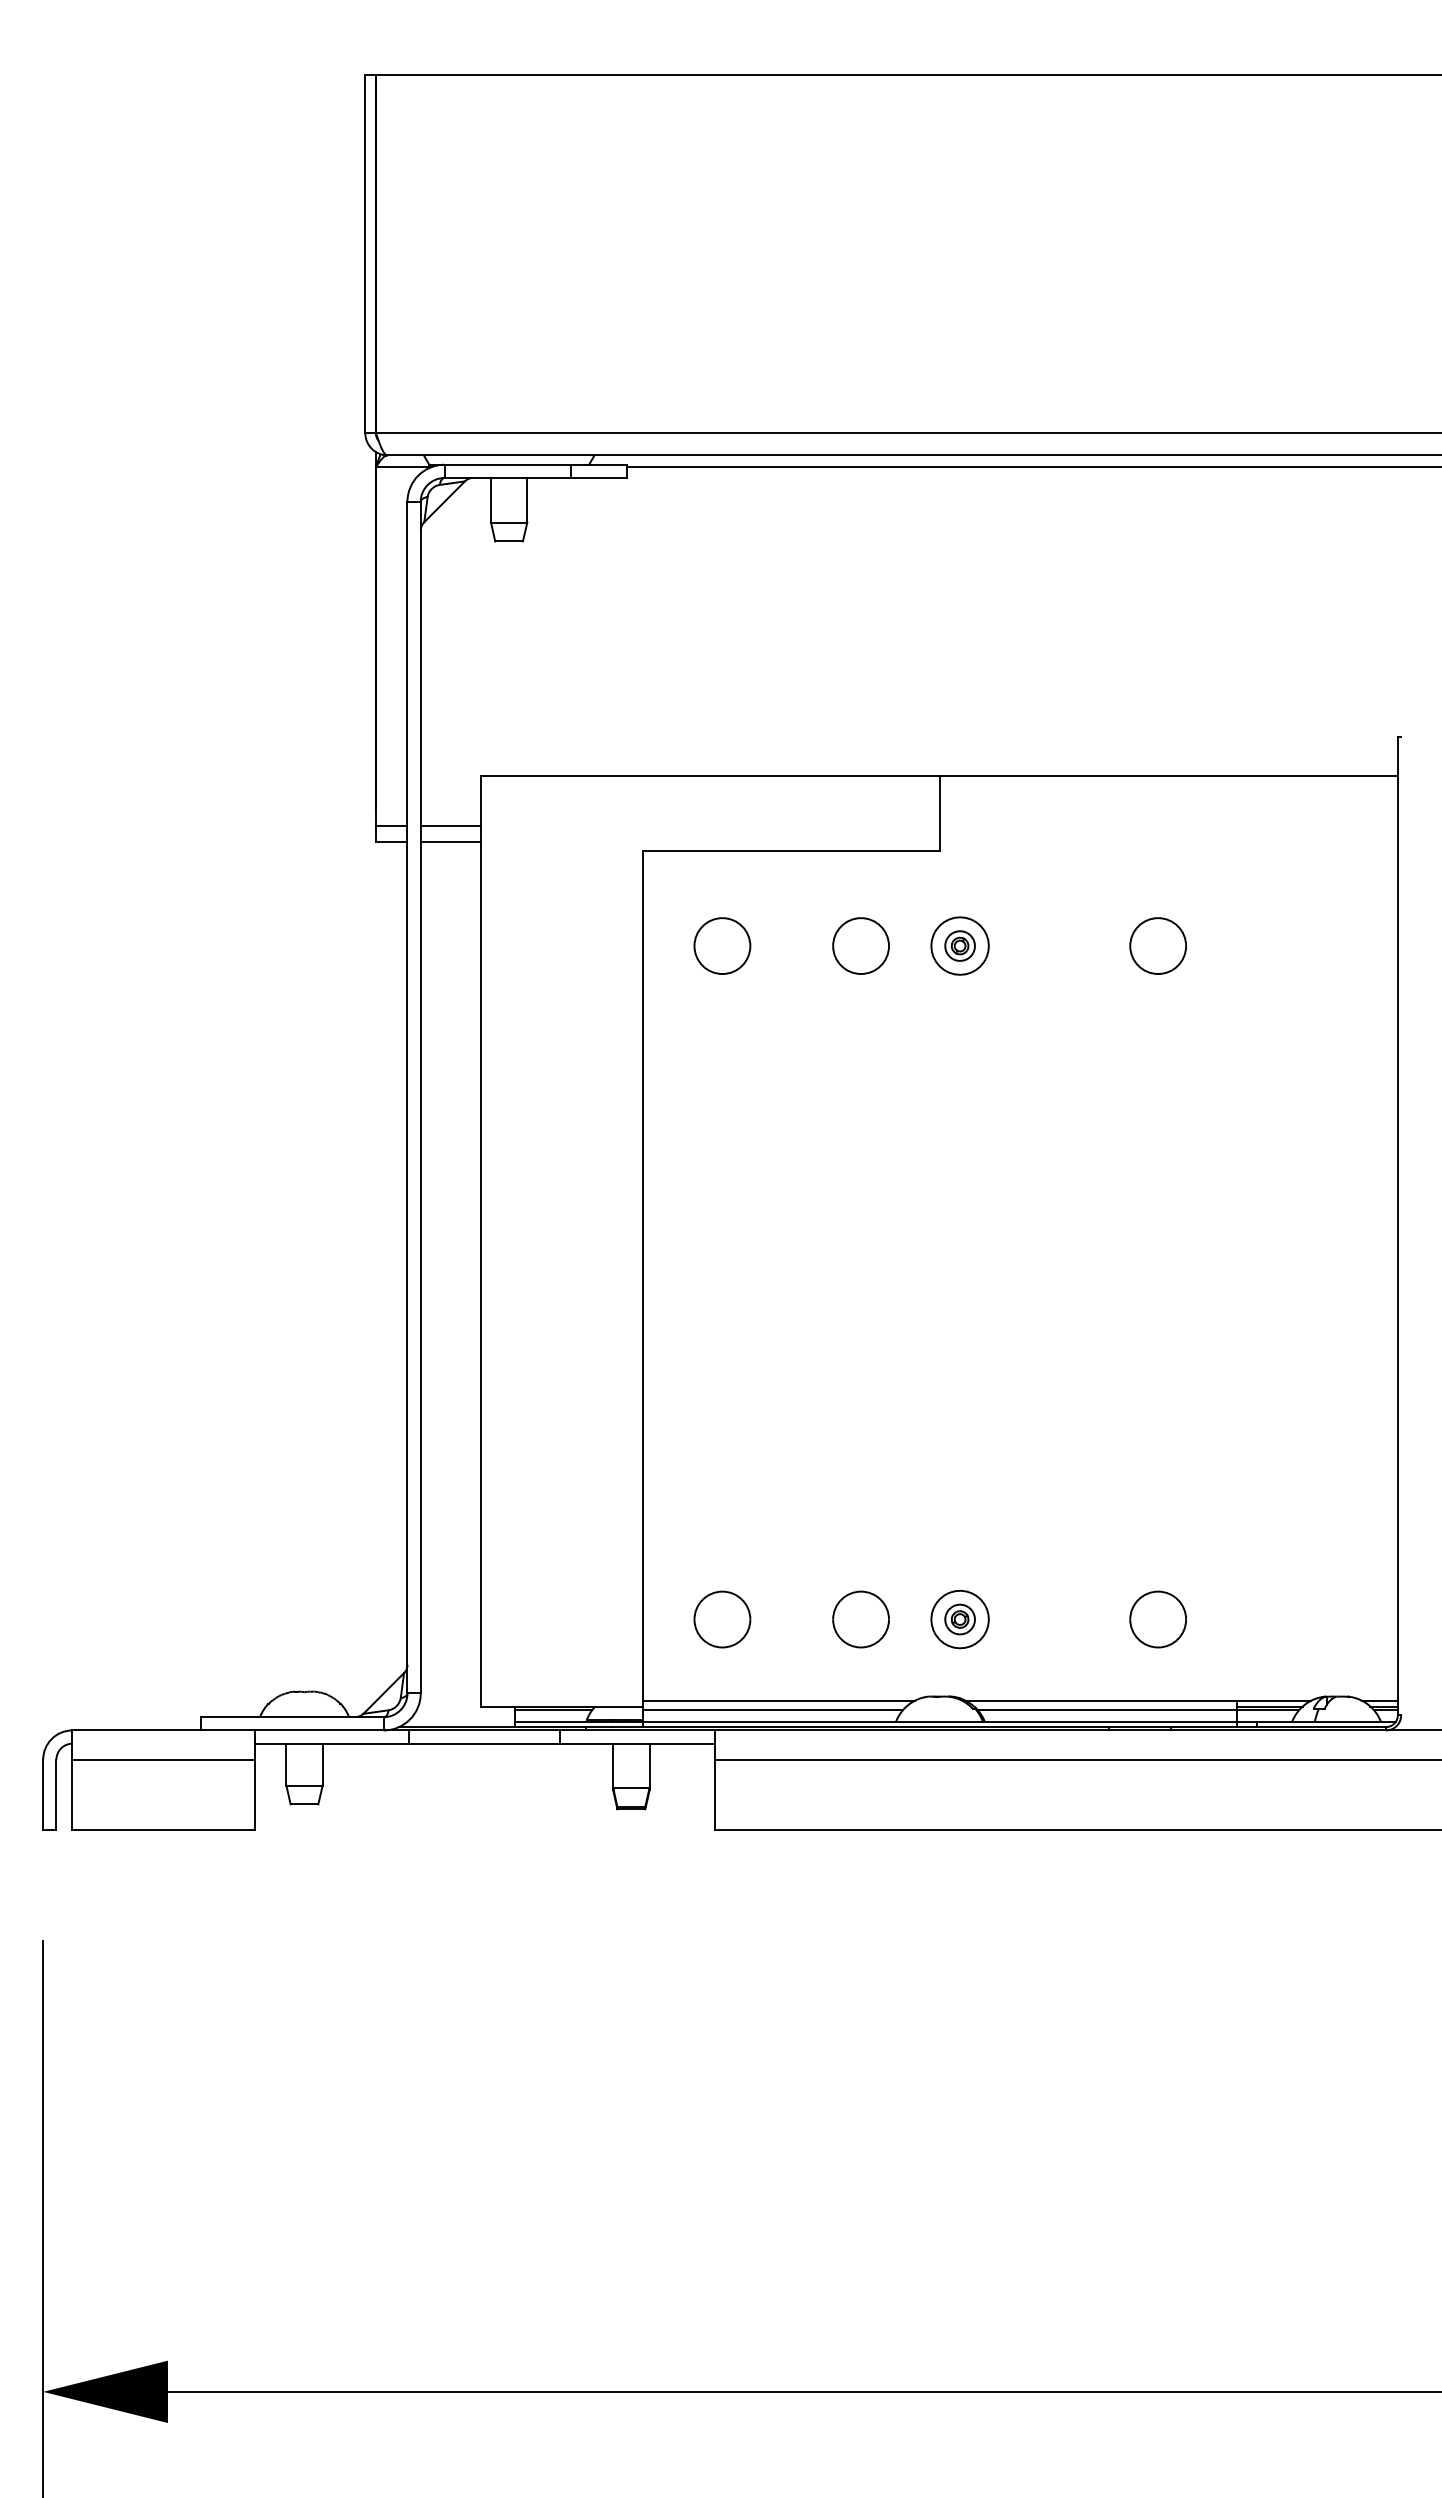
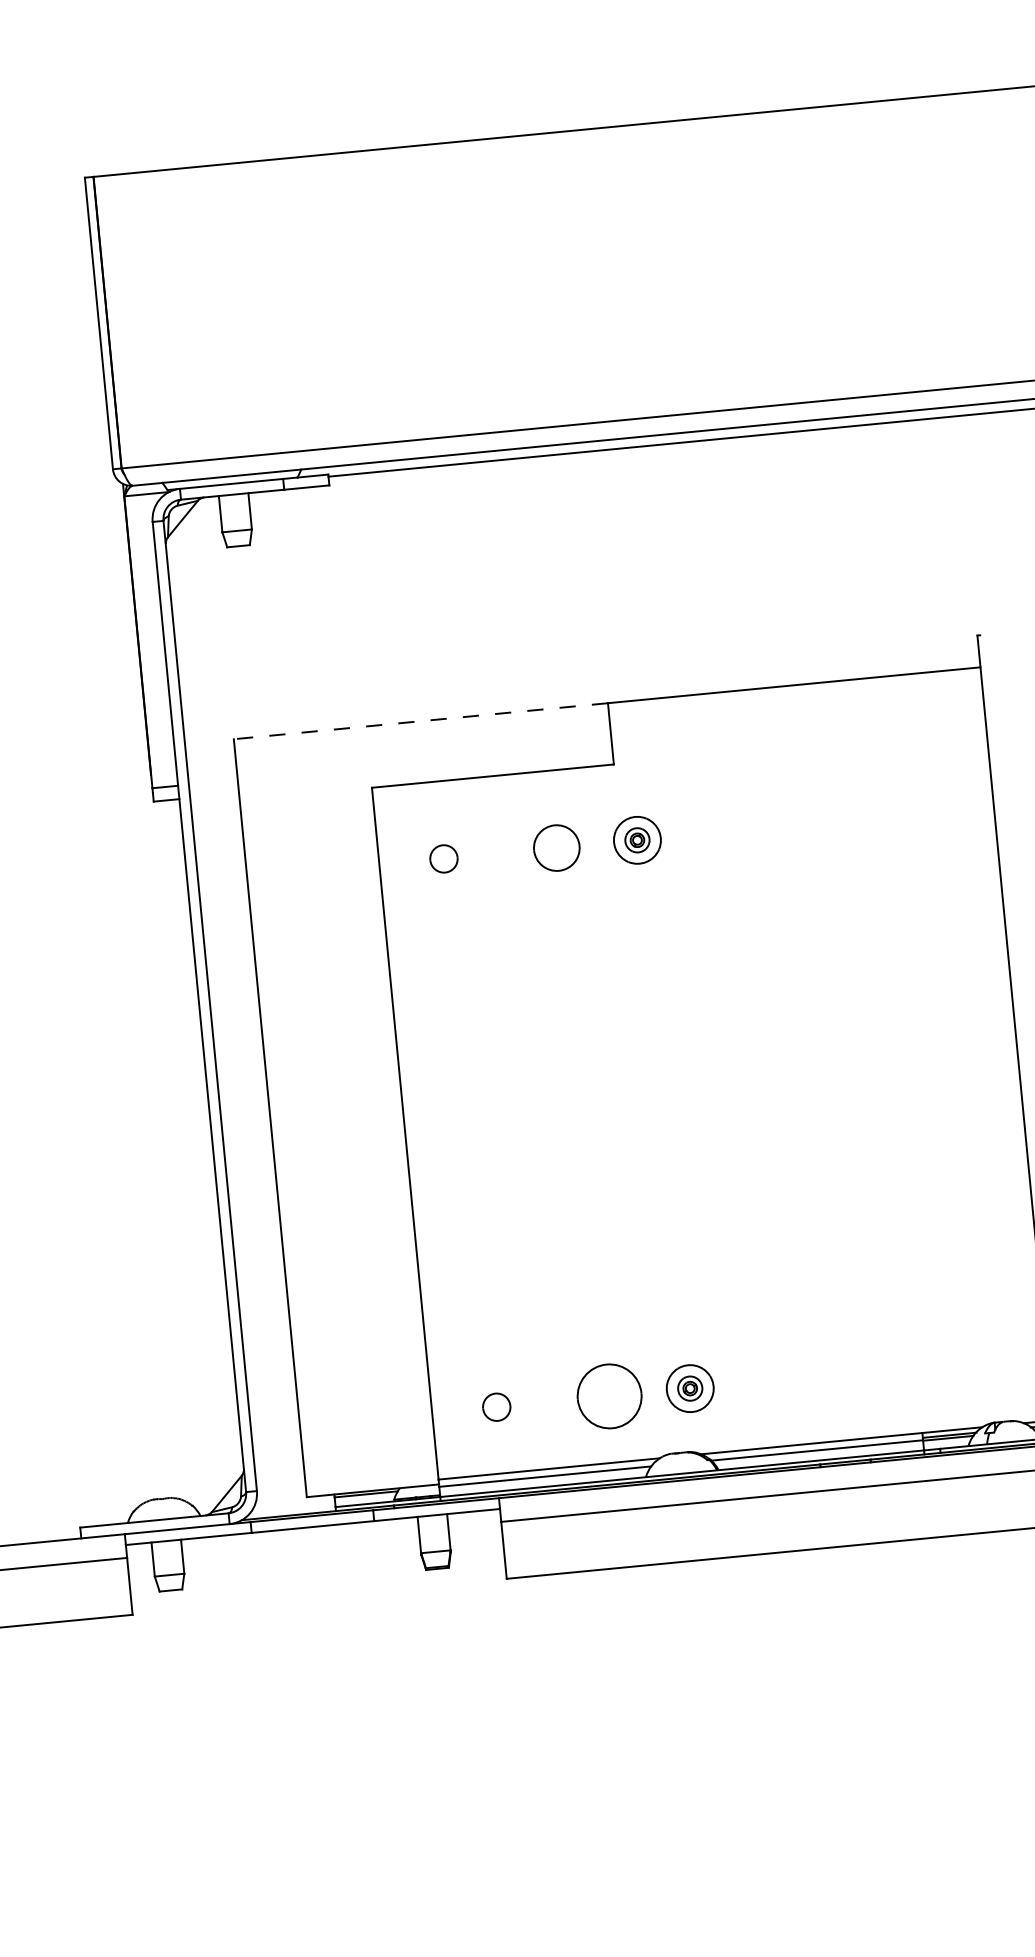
line: (710, 775) -> (420, 721), solid -> dashed
line: (450, 825) -> (213, 782), removed
line: (450, 842) -> (214, 795), removed
part: (722, 945) -> (443, 858), size x0.6
part: (1157, 945) -> (798, 824), removed
part: (722, 1619) -> (496, 1407), size x0.6
part: (860, 1619) -> (609, 1396), size x1.4
part: (1157, 1619) -> (850, 1373), removed

